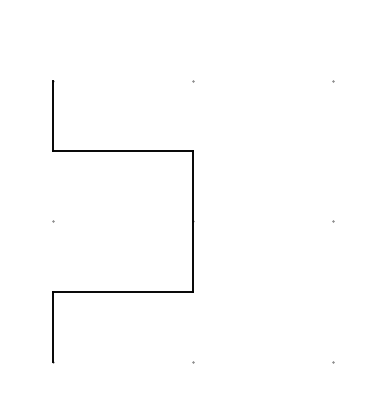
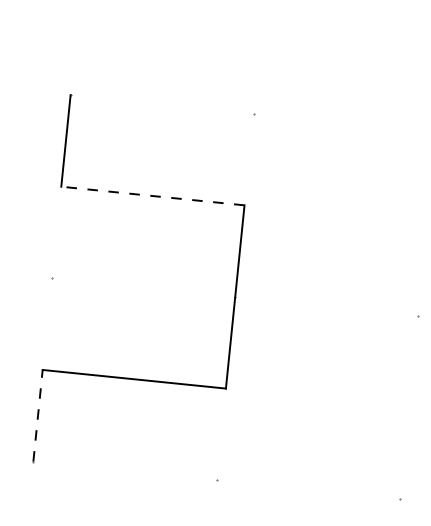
line: (122, 151) -> (152, 196), solid -> dashed
line: (52, 326) -> (37, 415), solid -> dashed

